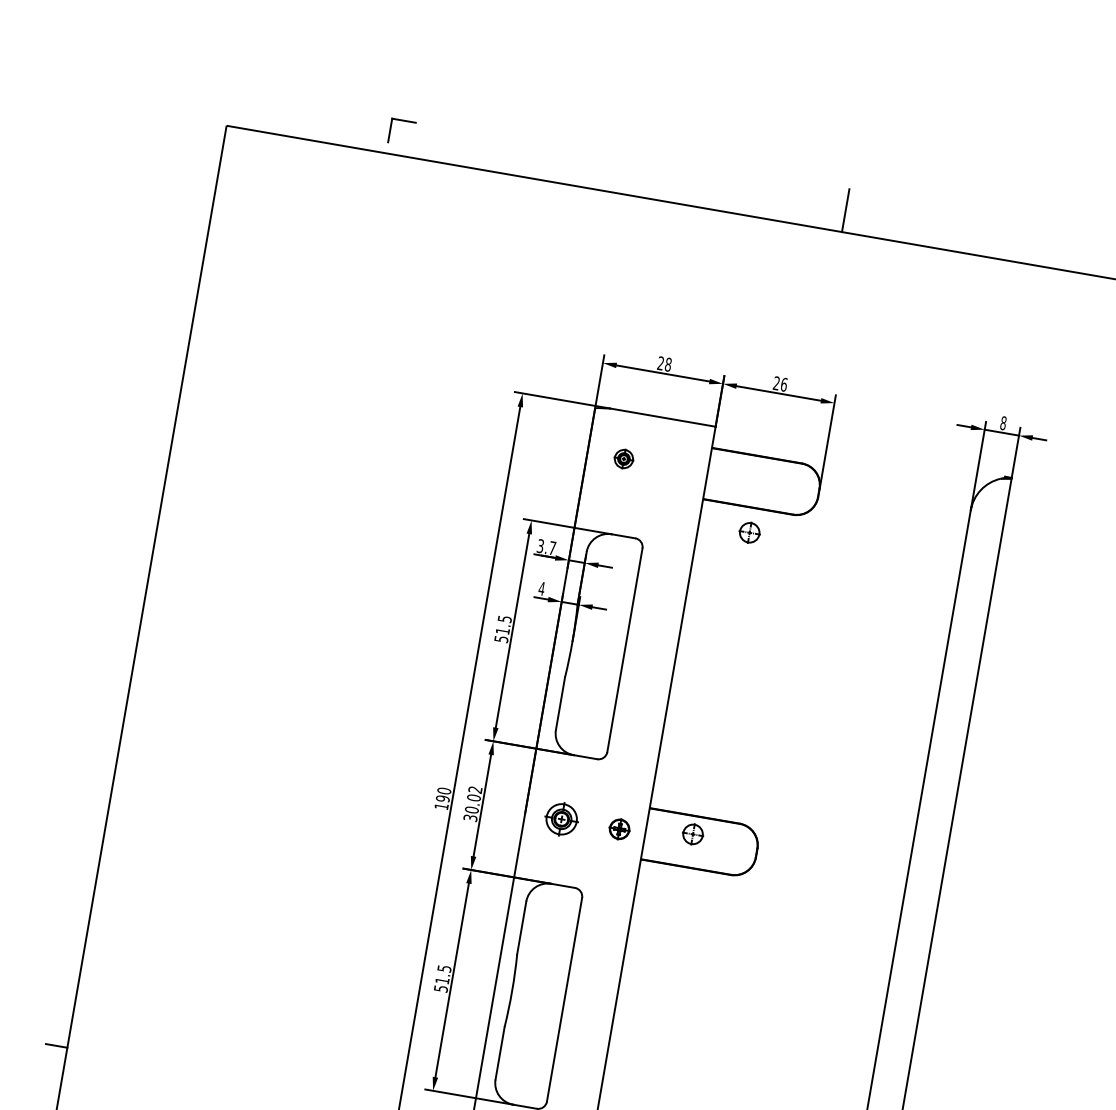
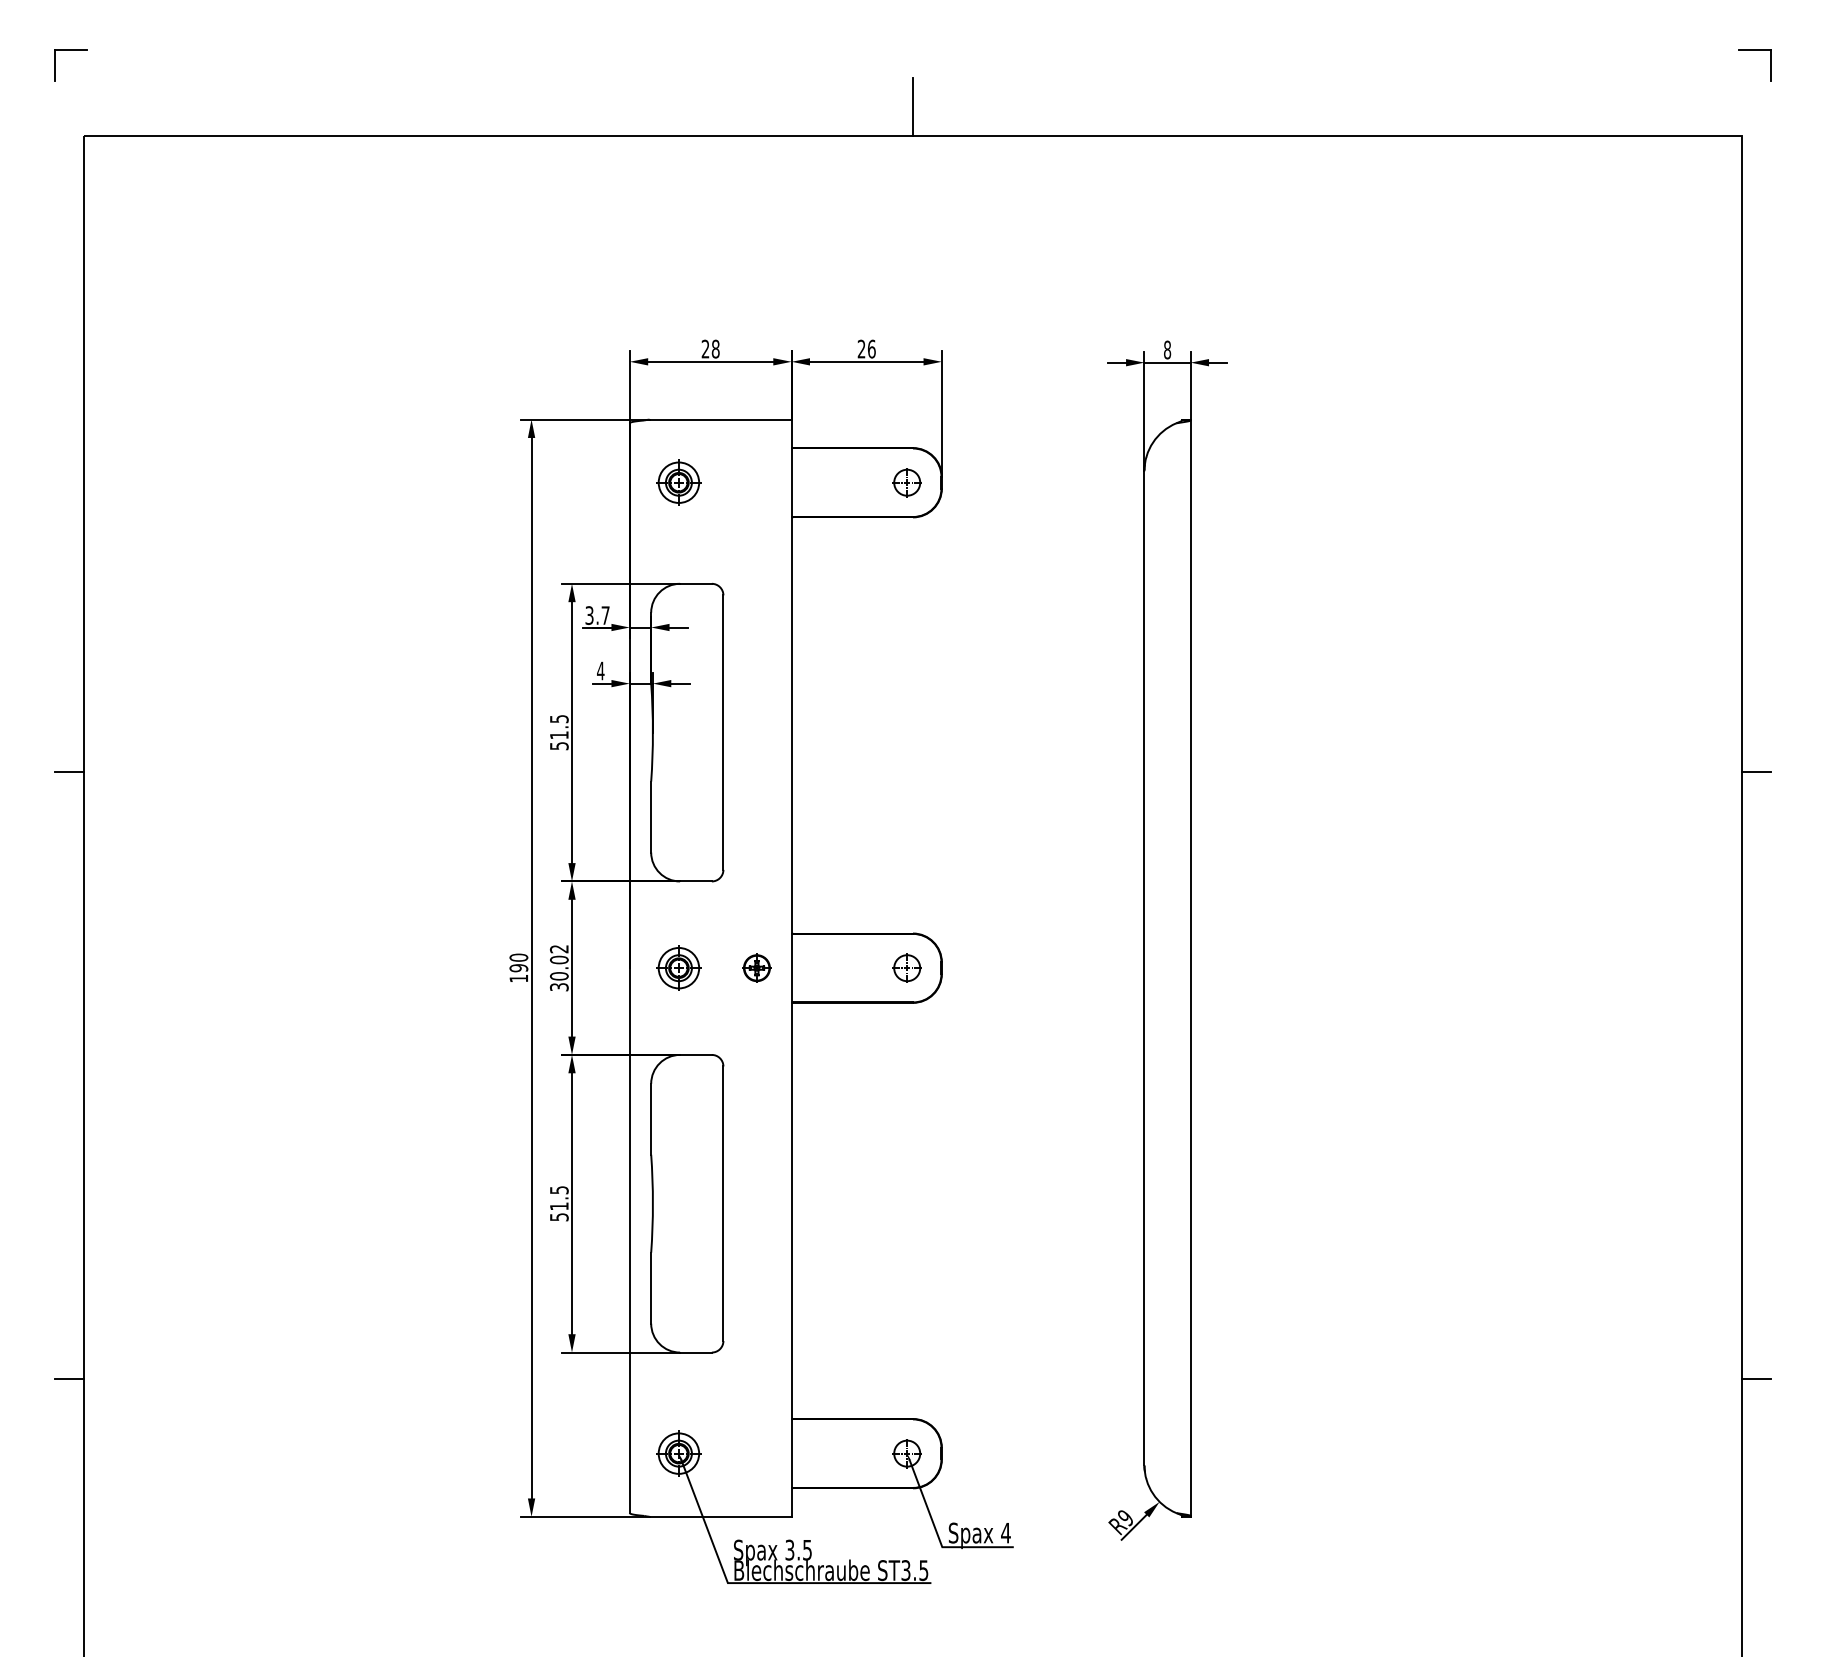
part: (403, 121) -> (70, 50), moved
part: (623, 458) -> (678, 482), size x1.67
part: (749, 532) -> (906, 482), moved
line: (133, 595) -> (68, 772), added
part: (692, 833) -> (906, 967), moved

